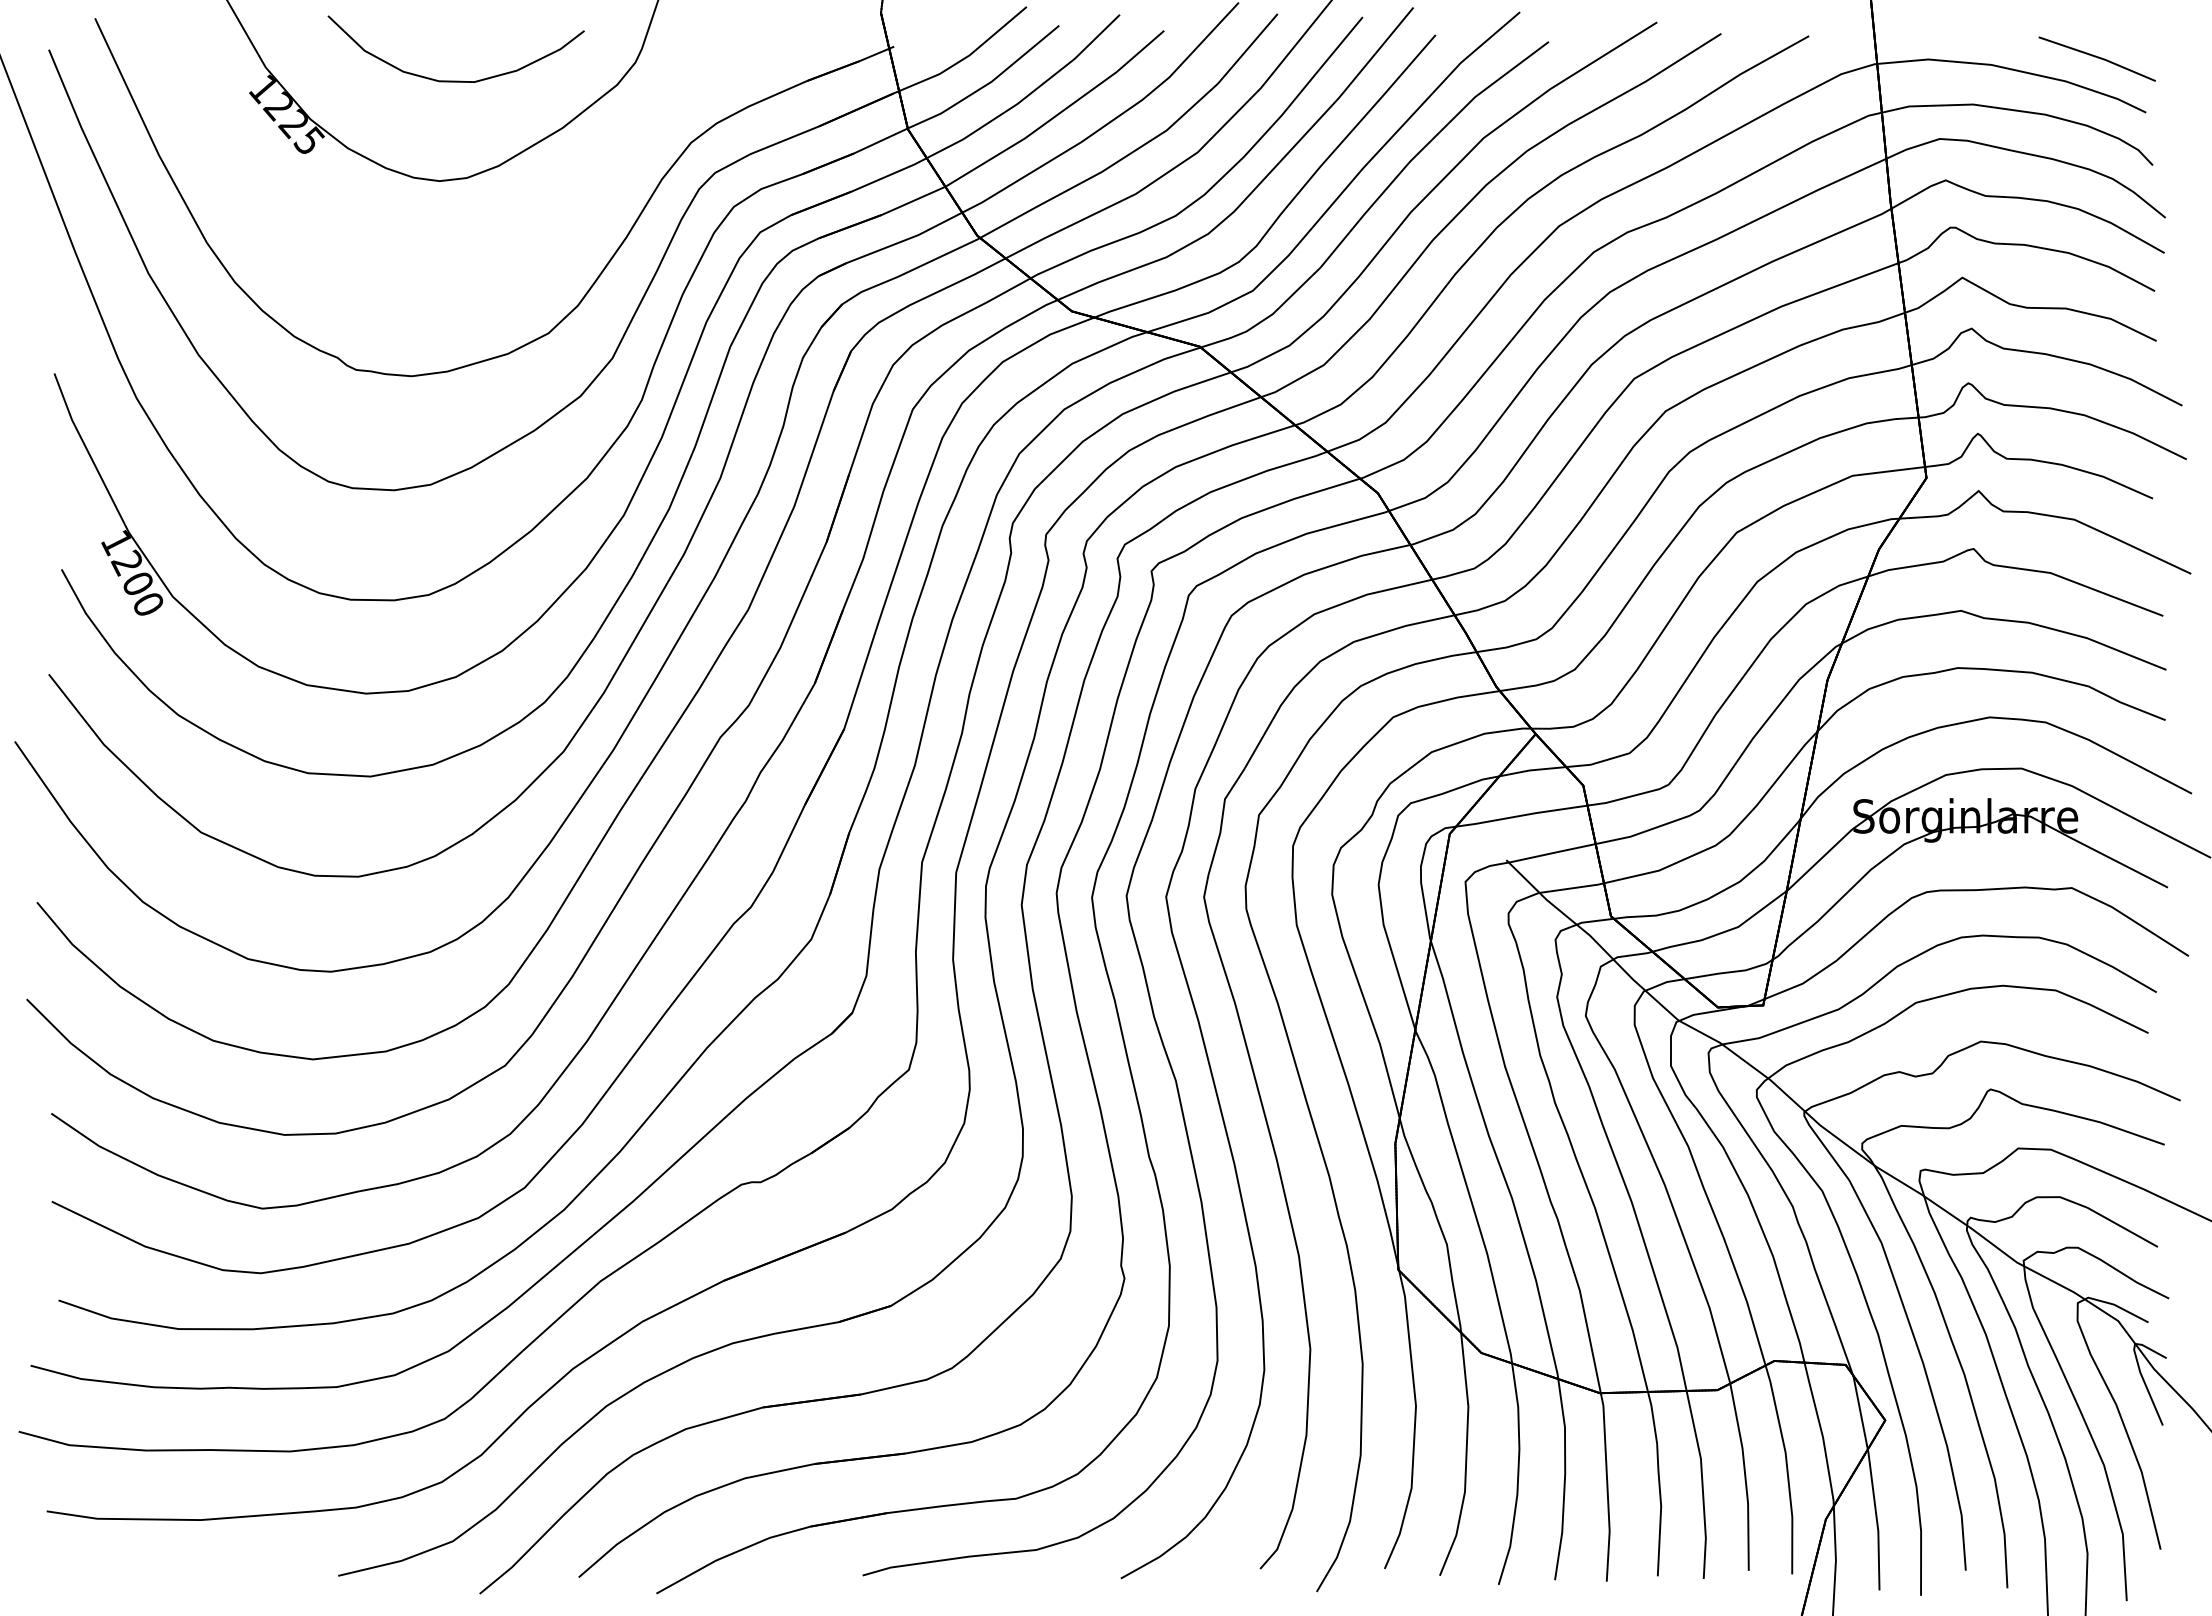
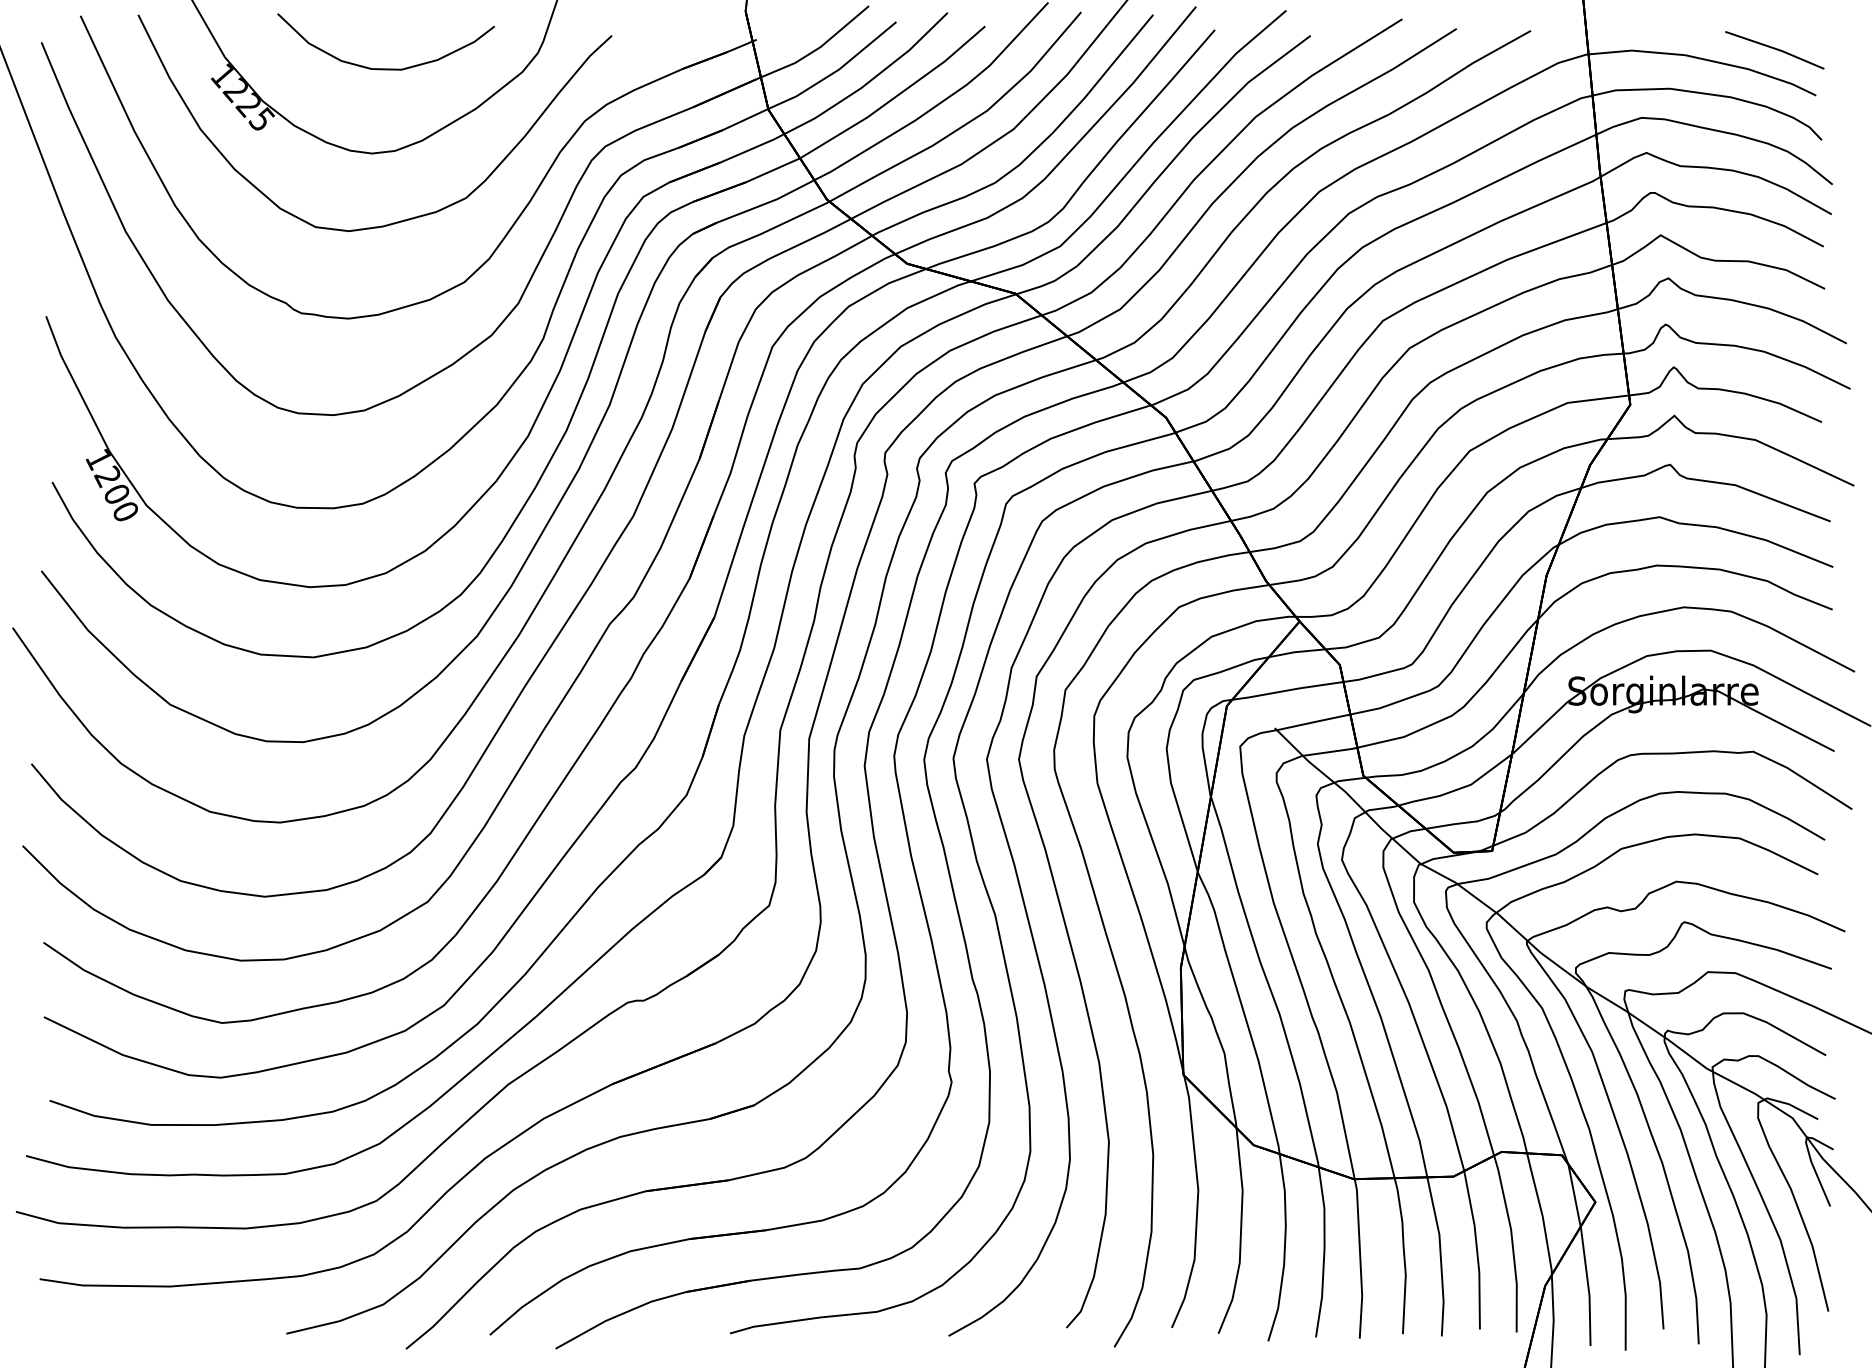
curve: (476, 259) -> (403, 219), added

